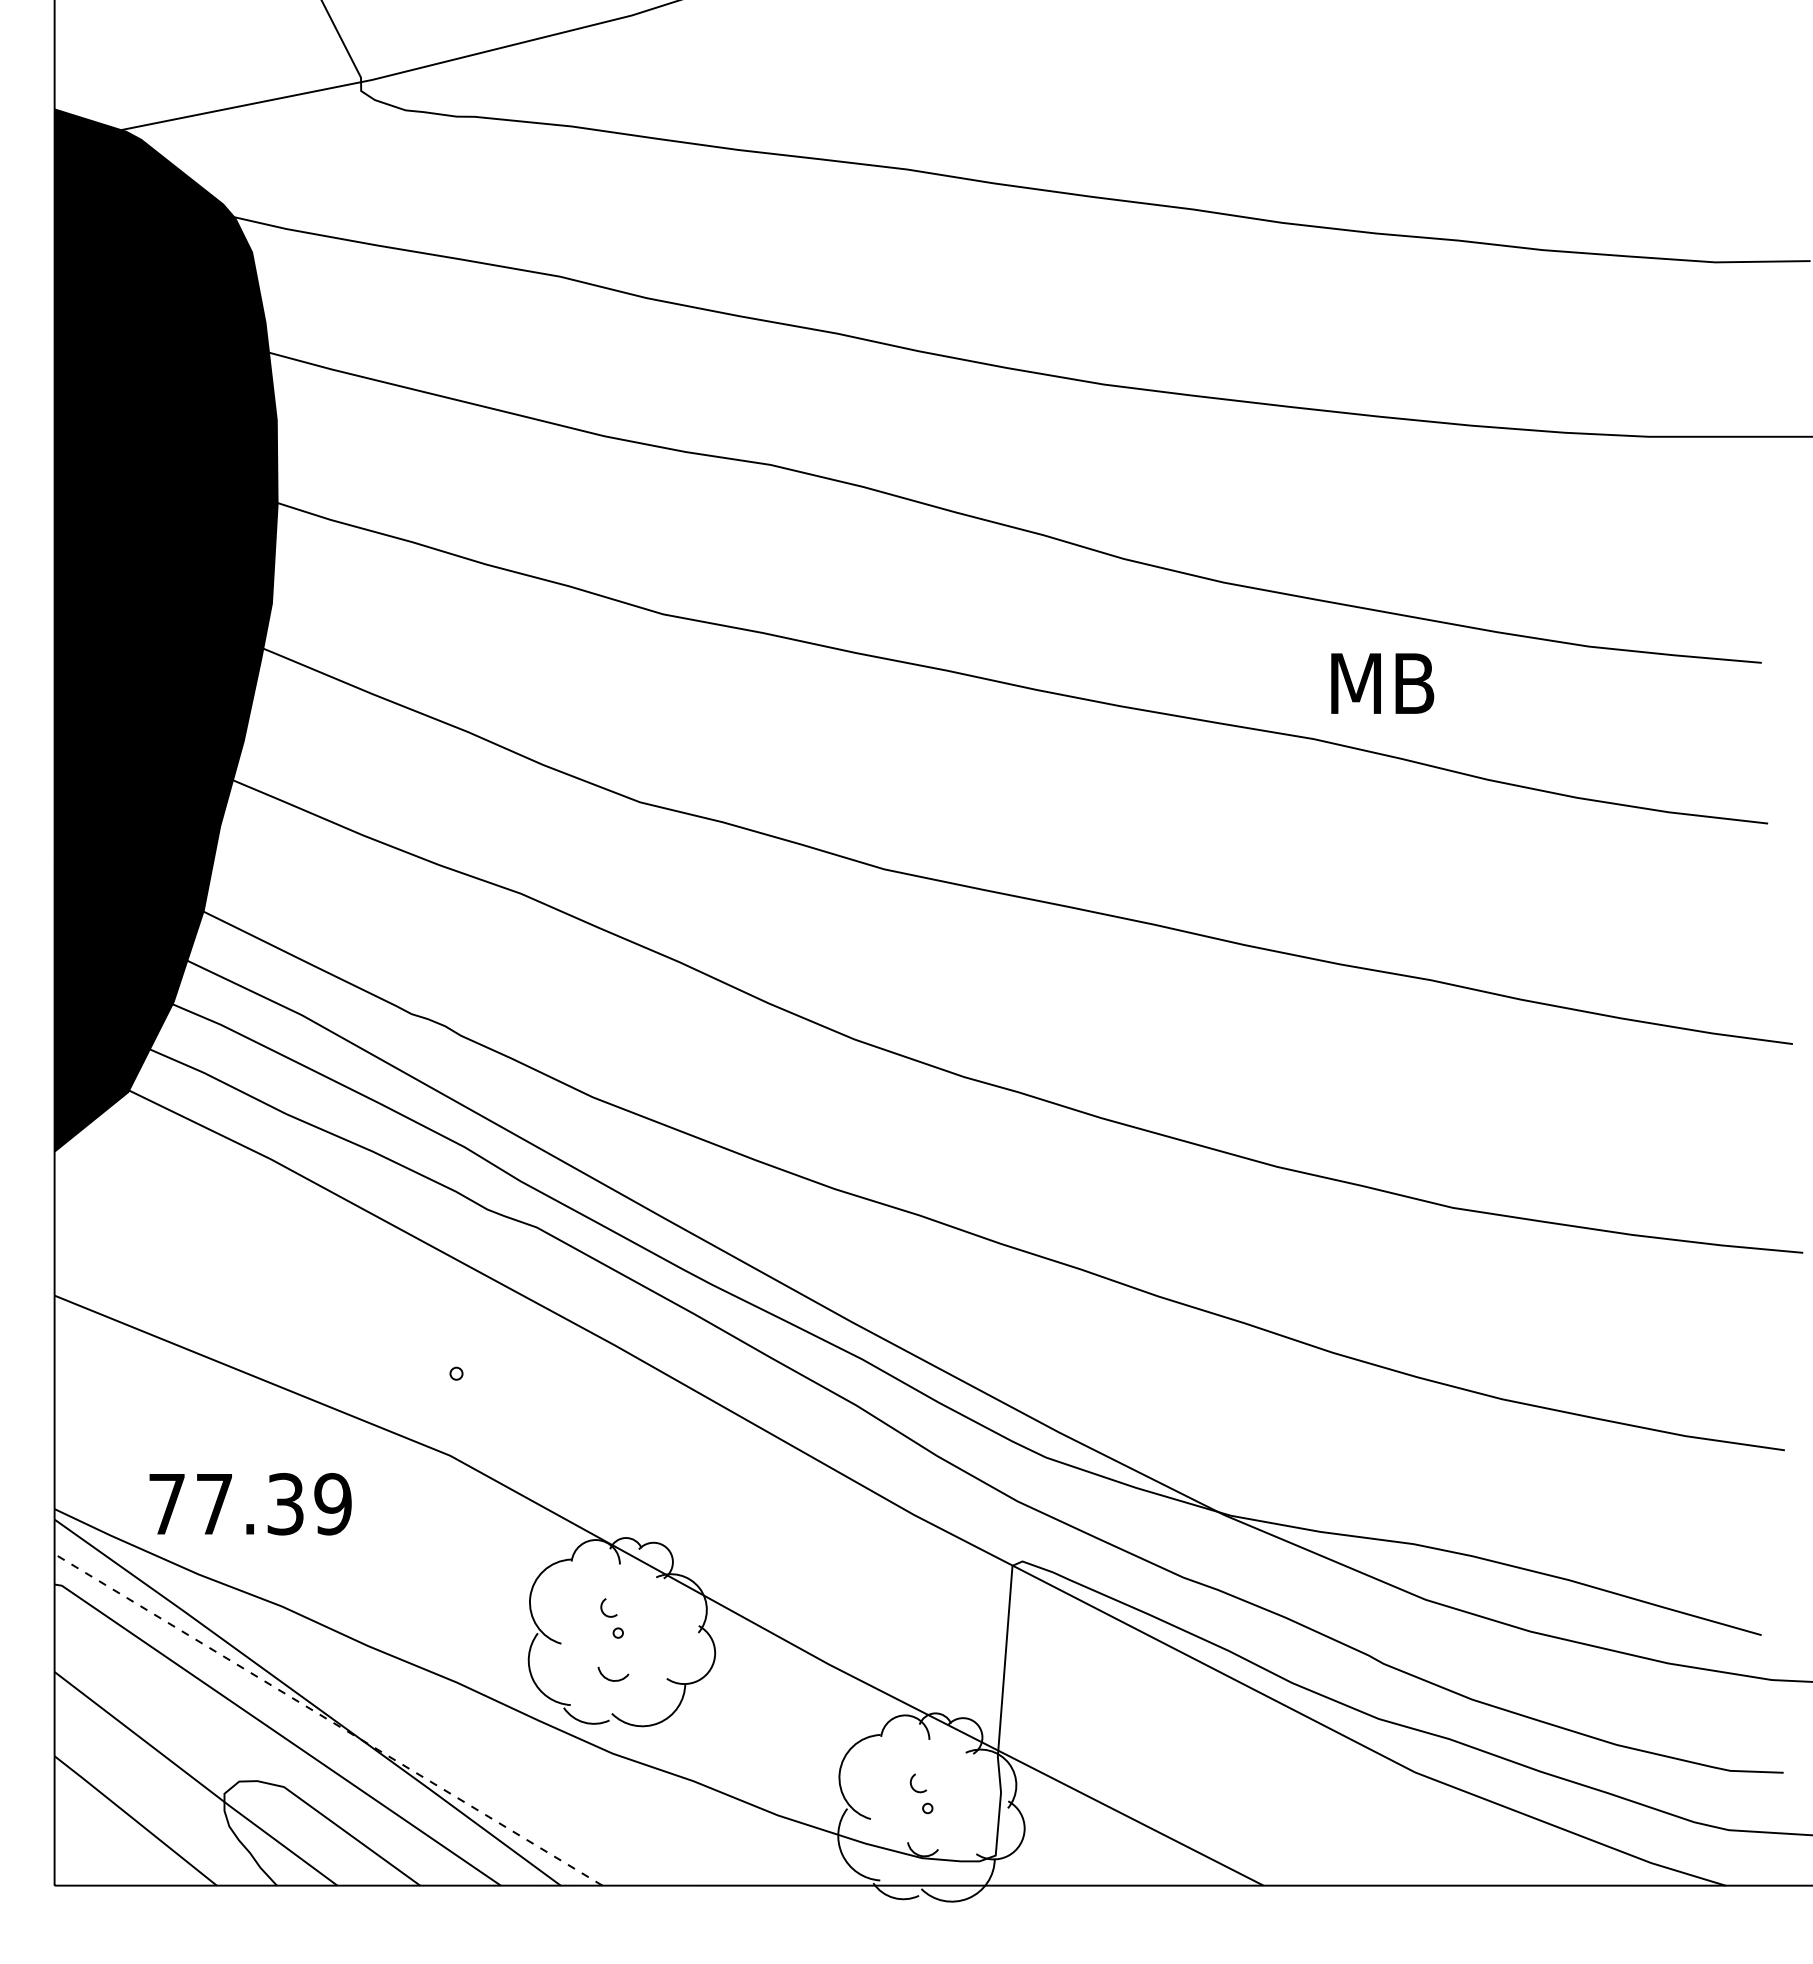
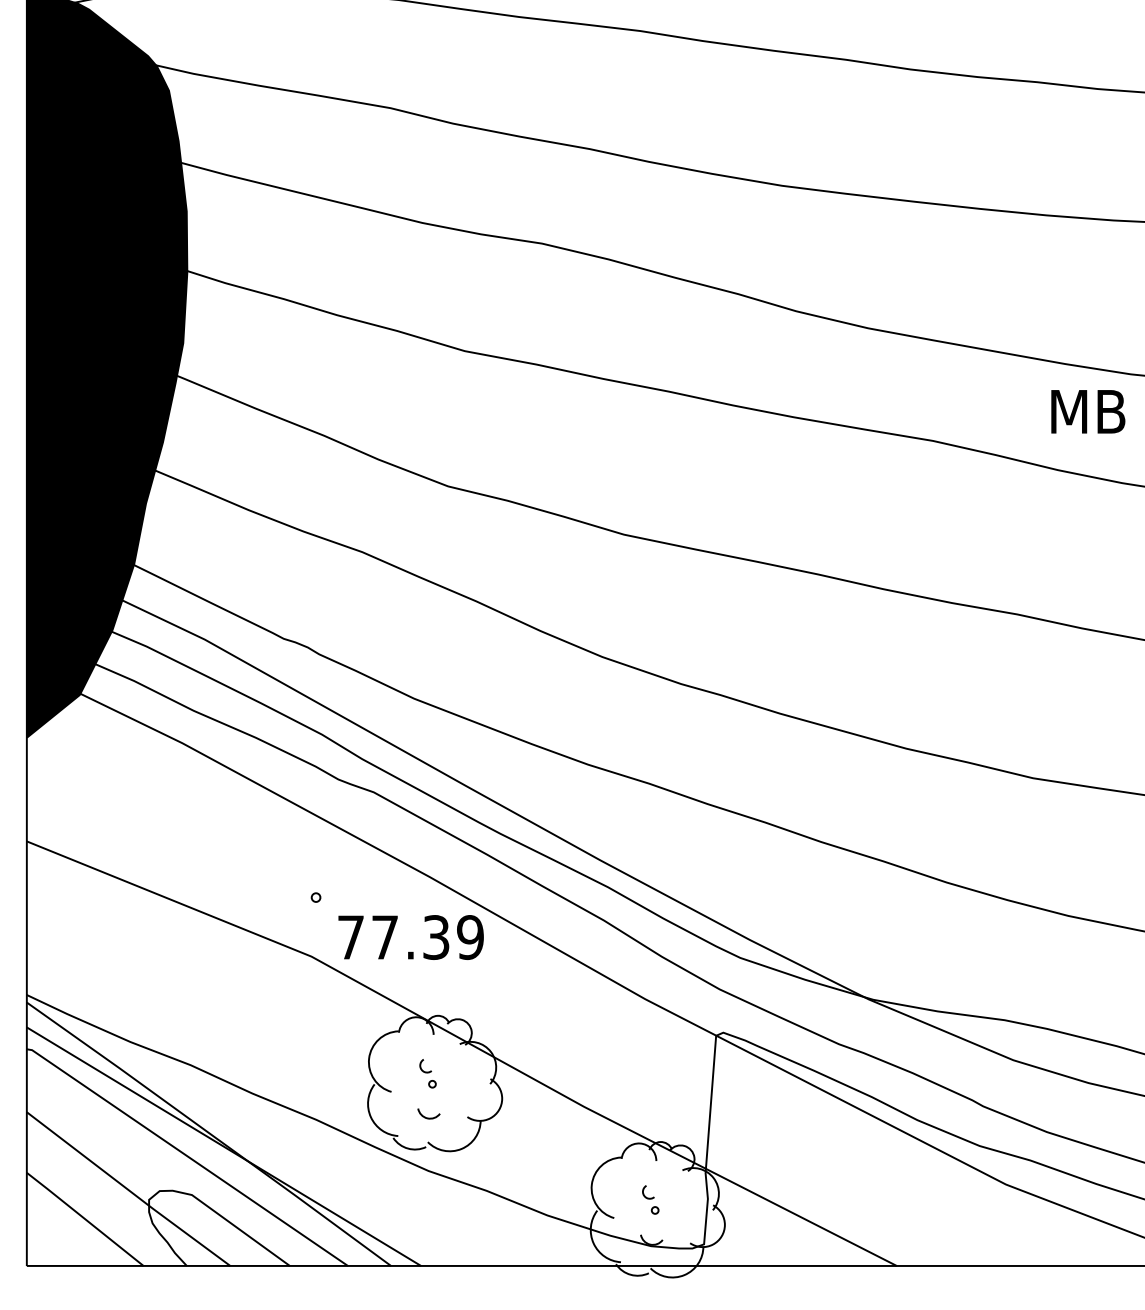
text: (1382, 683) -> (1088, 411), moved
text: (250, 1504) -> (411, 937), moved
line: (328, 1719) -> (223, 1146), dashed -> solid

